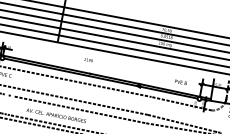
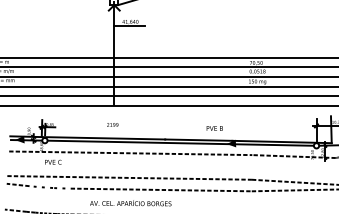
text: (88, 59) -> (112, 124), moved
text: (180, 82) -> (214, 128), moved

